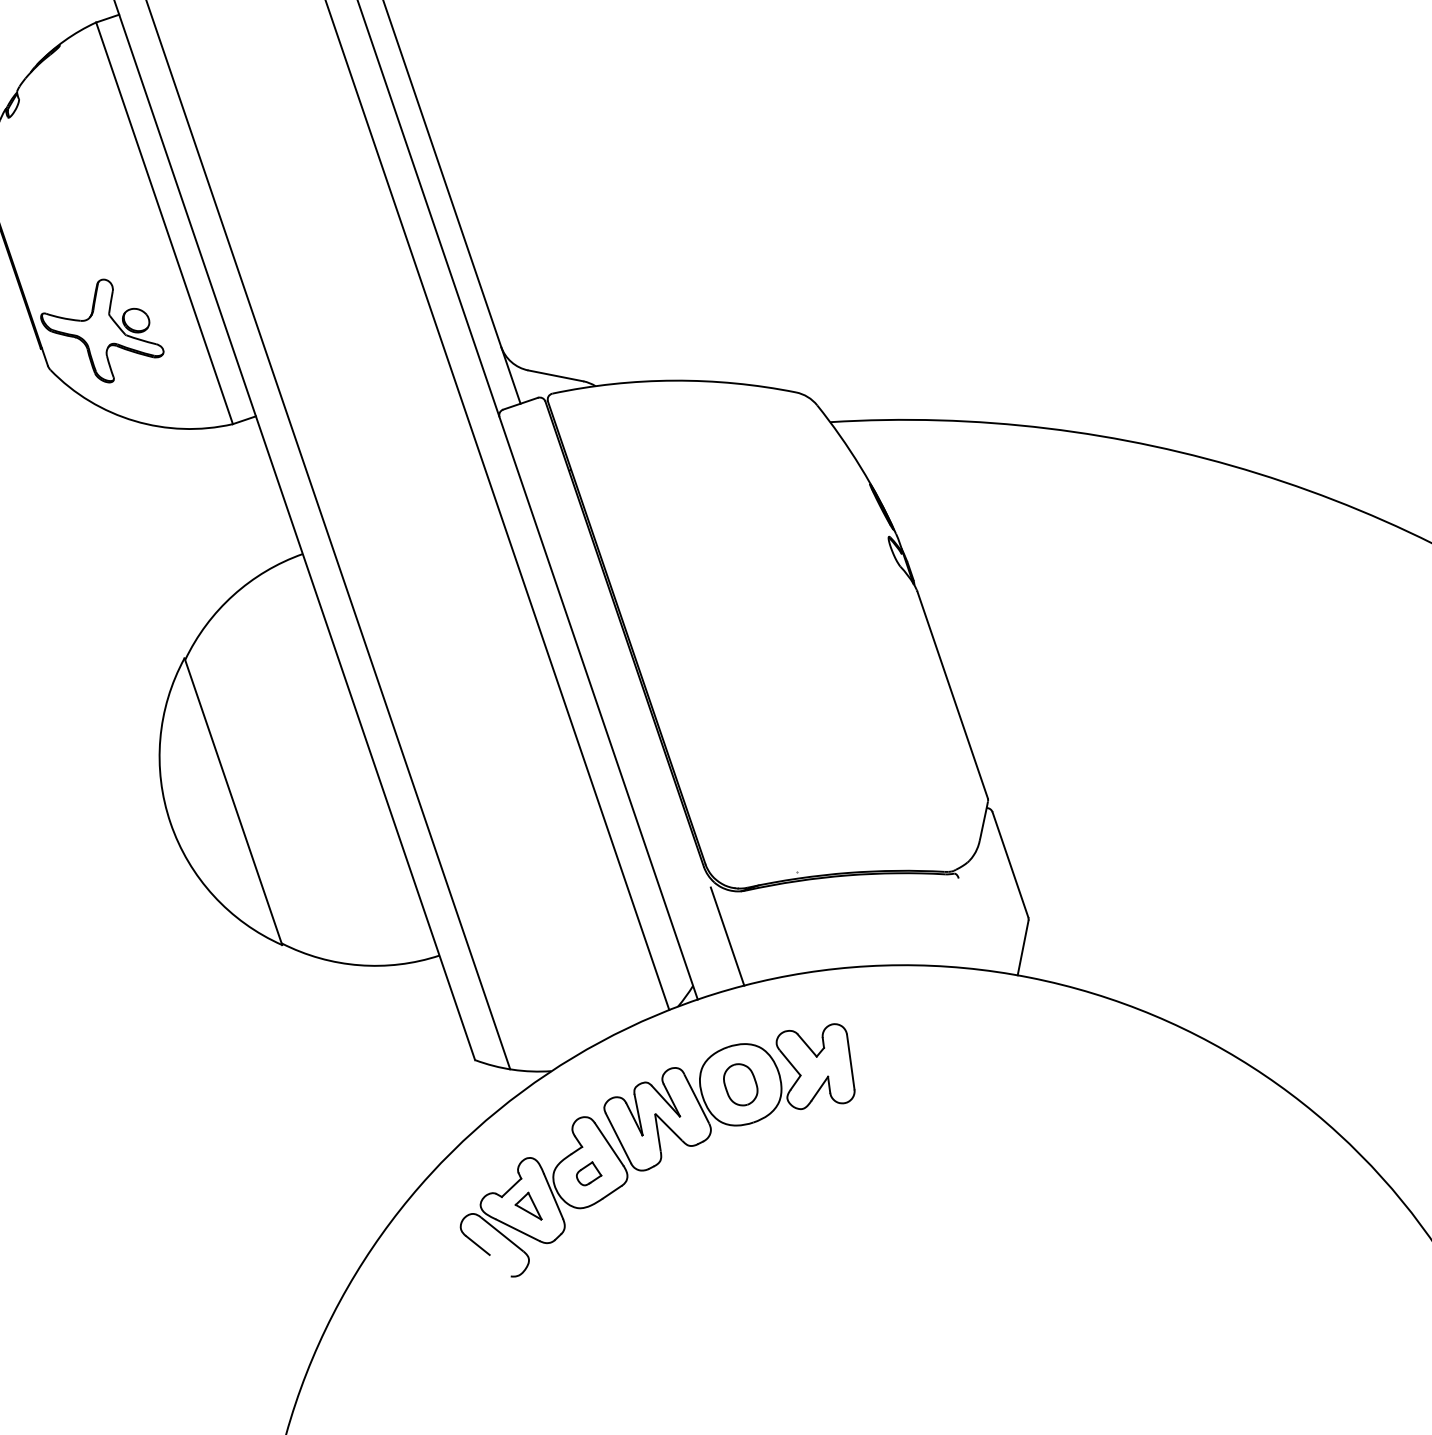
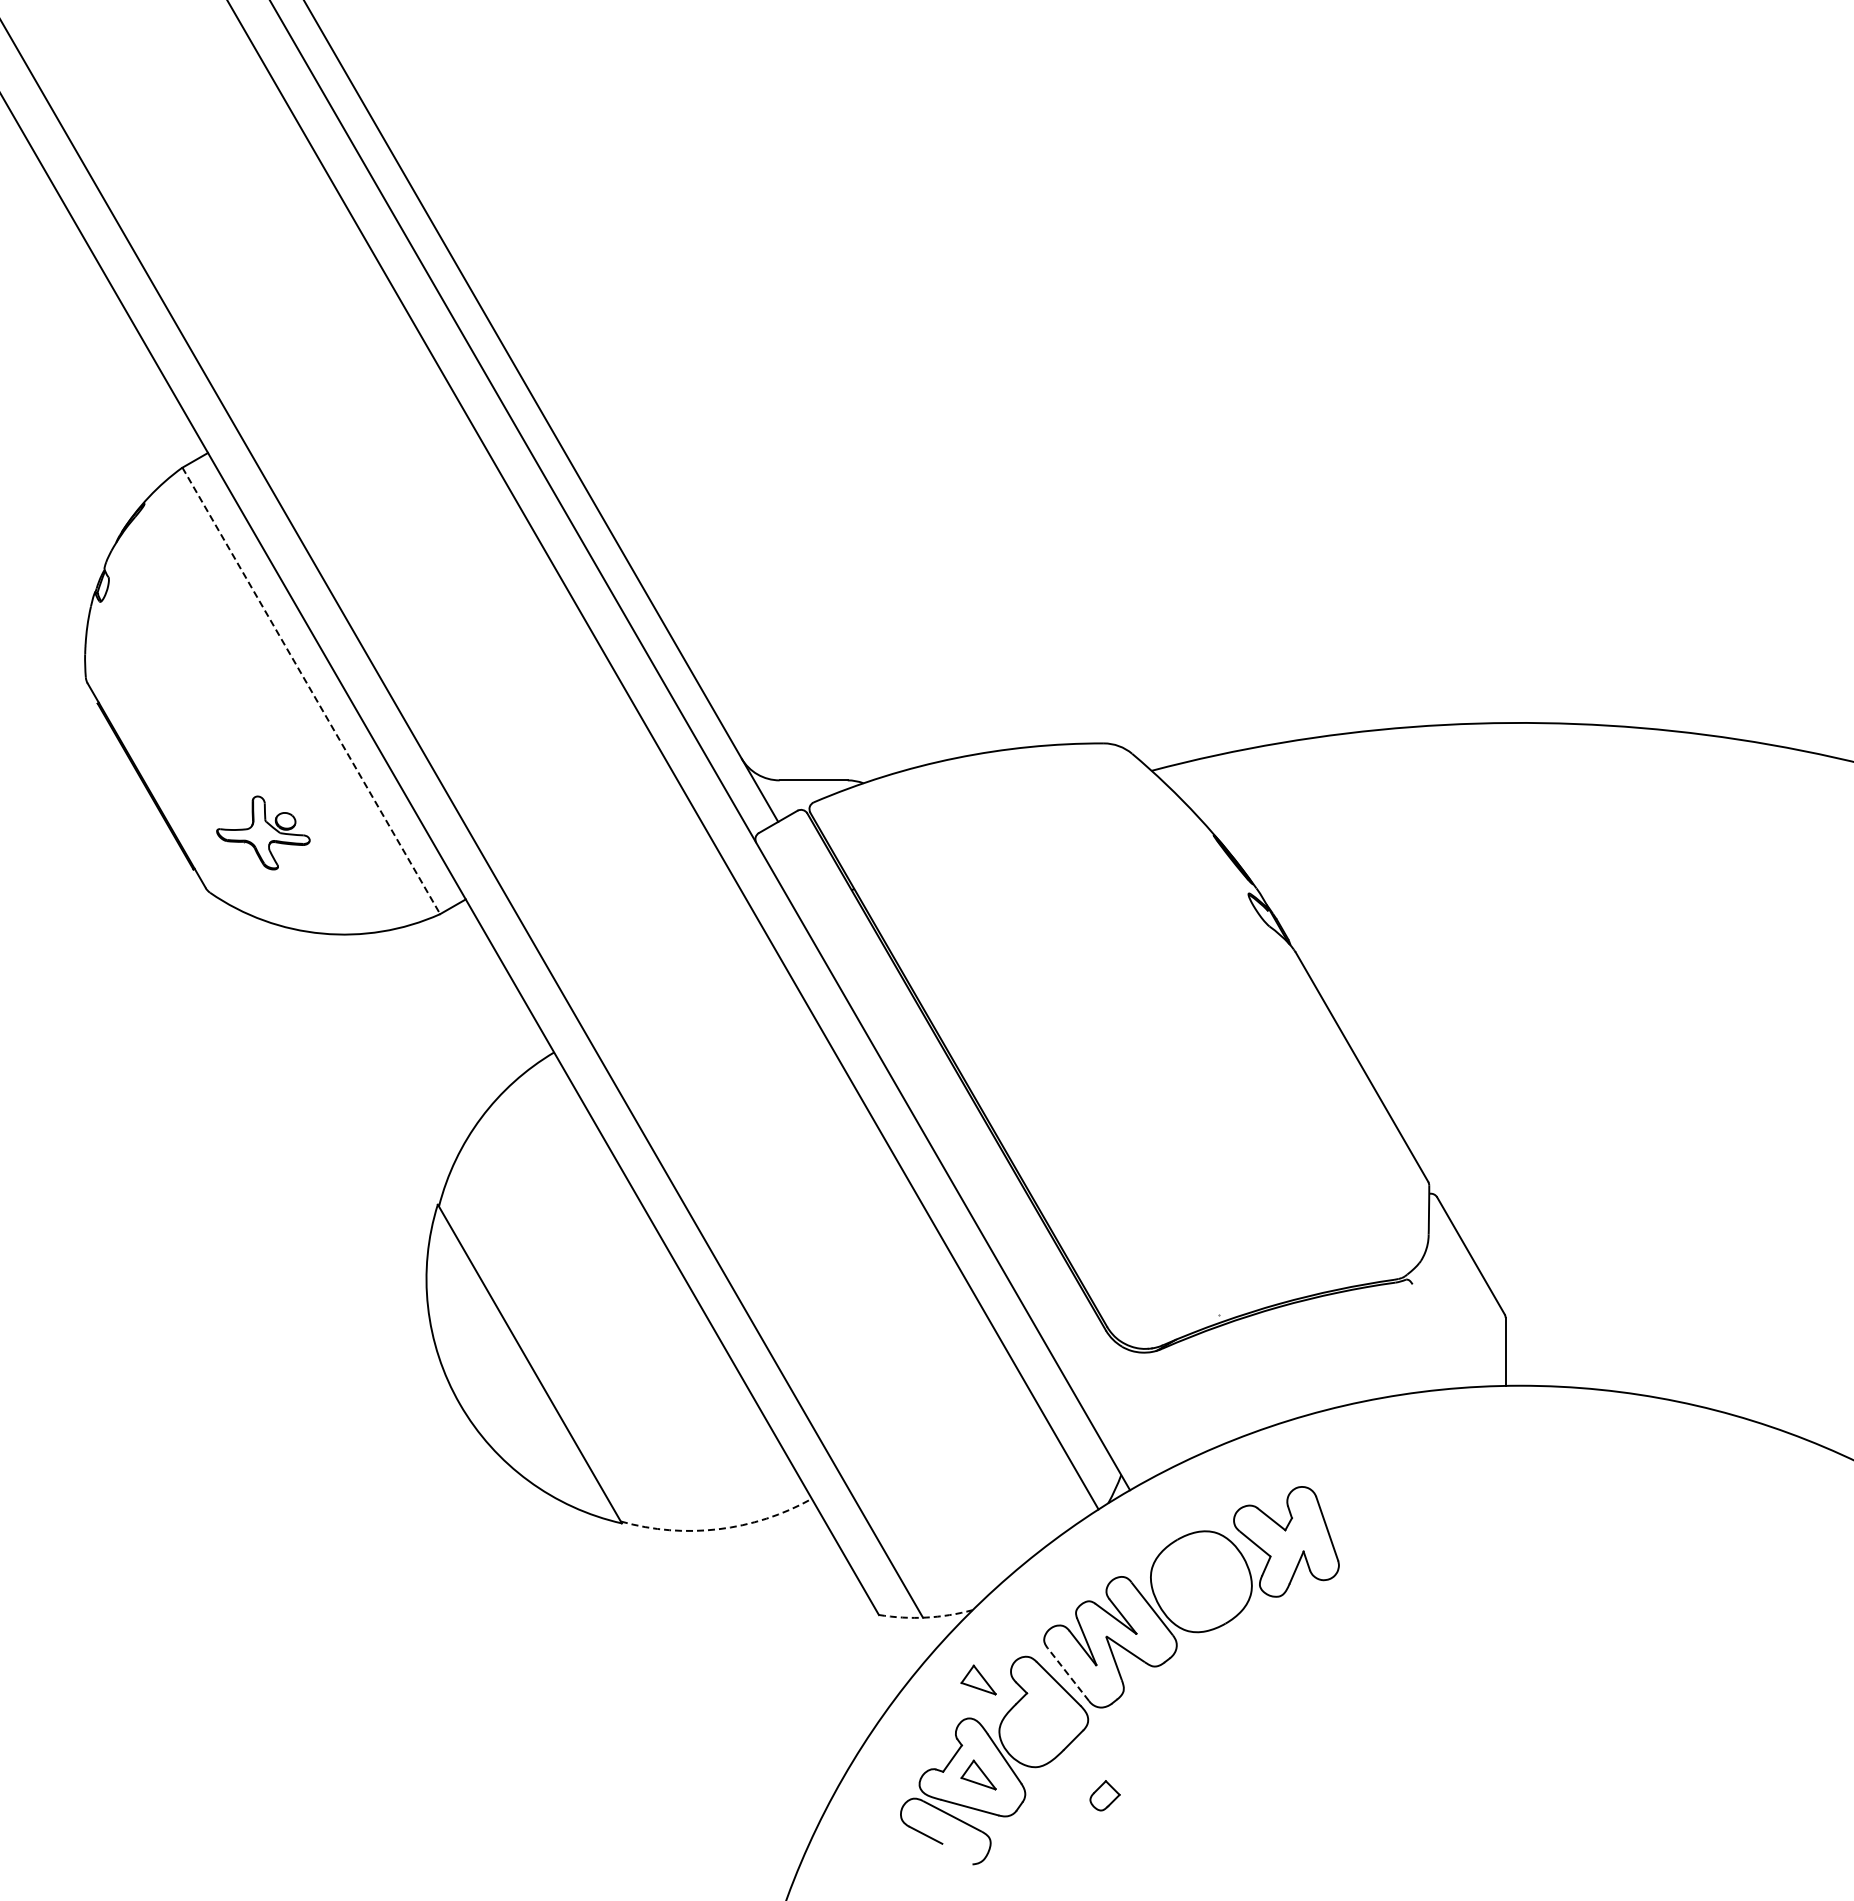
line: (164, 223) -> (311, 690), solid -> dashed
part: (103, 329) -> (263, 832), size x0.6
line: (727, 935) -> (1150, 1407), removed
arc: (359, 965) -> (718, 1529), solid -> dashed
arc: (513, 1069) -> (926, 1617), solid -> dashed
part: (740, 1084) -> (1201, 1581), removed
part: (545, 1128) -> (978, 1679), added
line: (618, 1138) -> (1068, 1674), solid -> dashed
part: (588, 1173) -> (1104, 1795), moved

